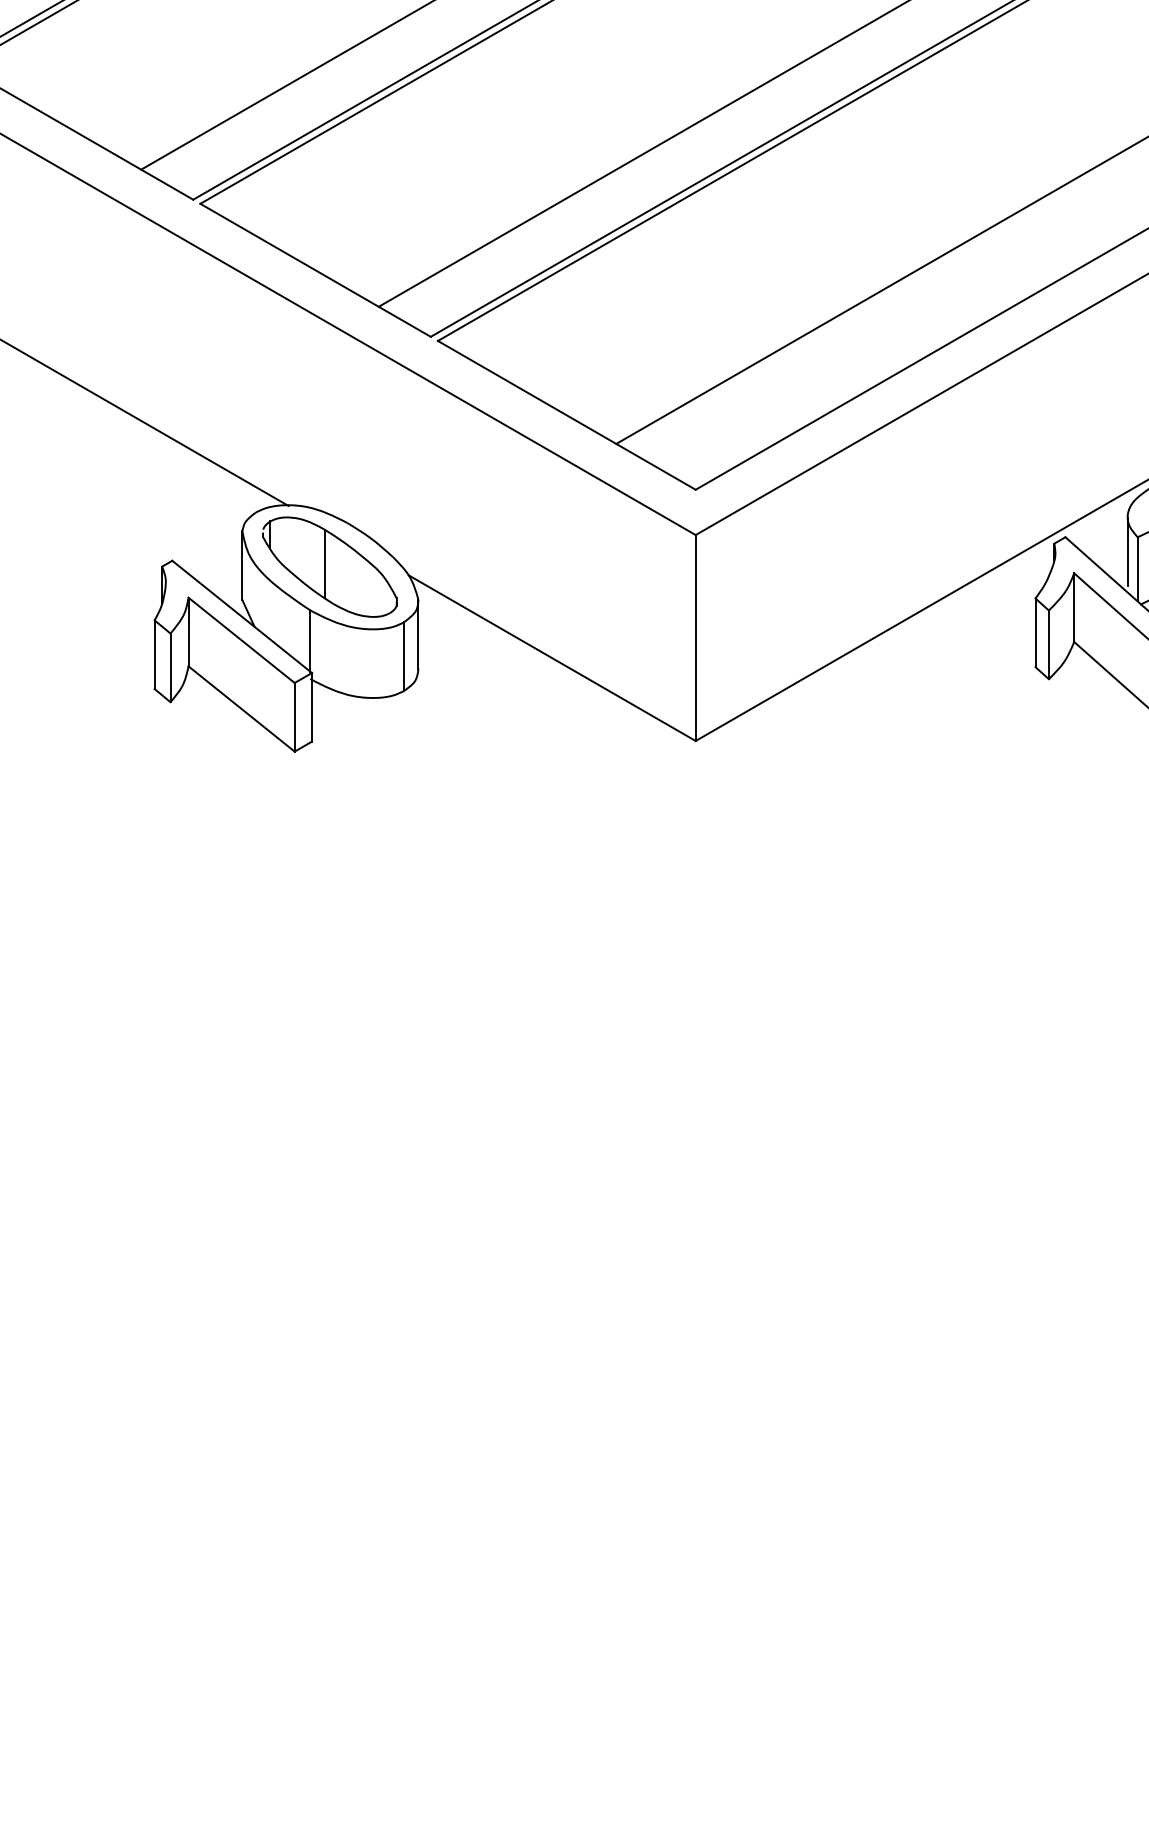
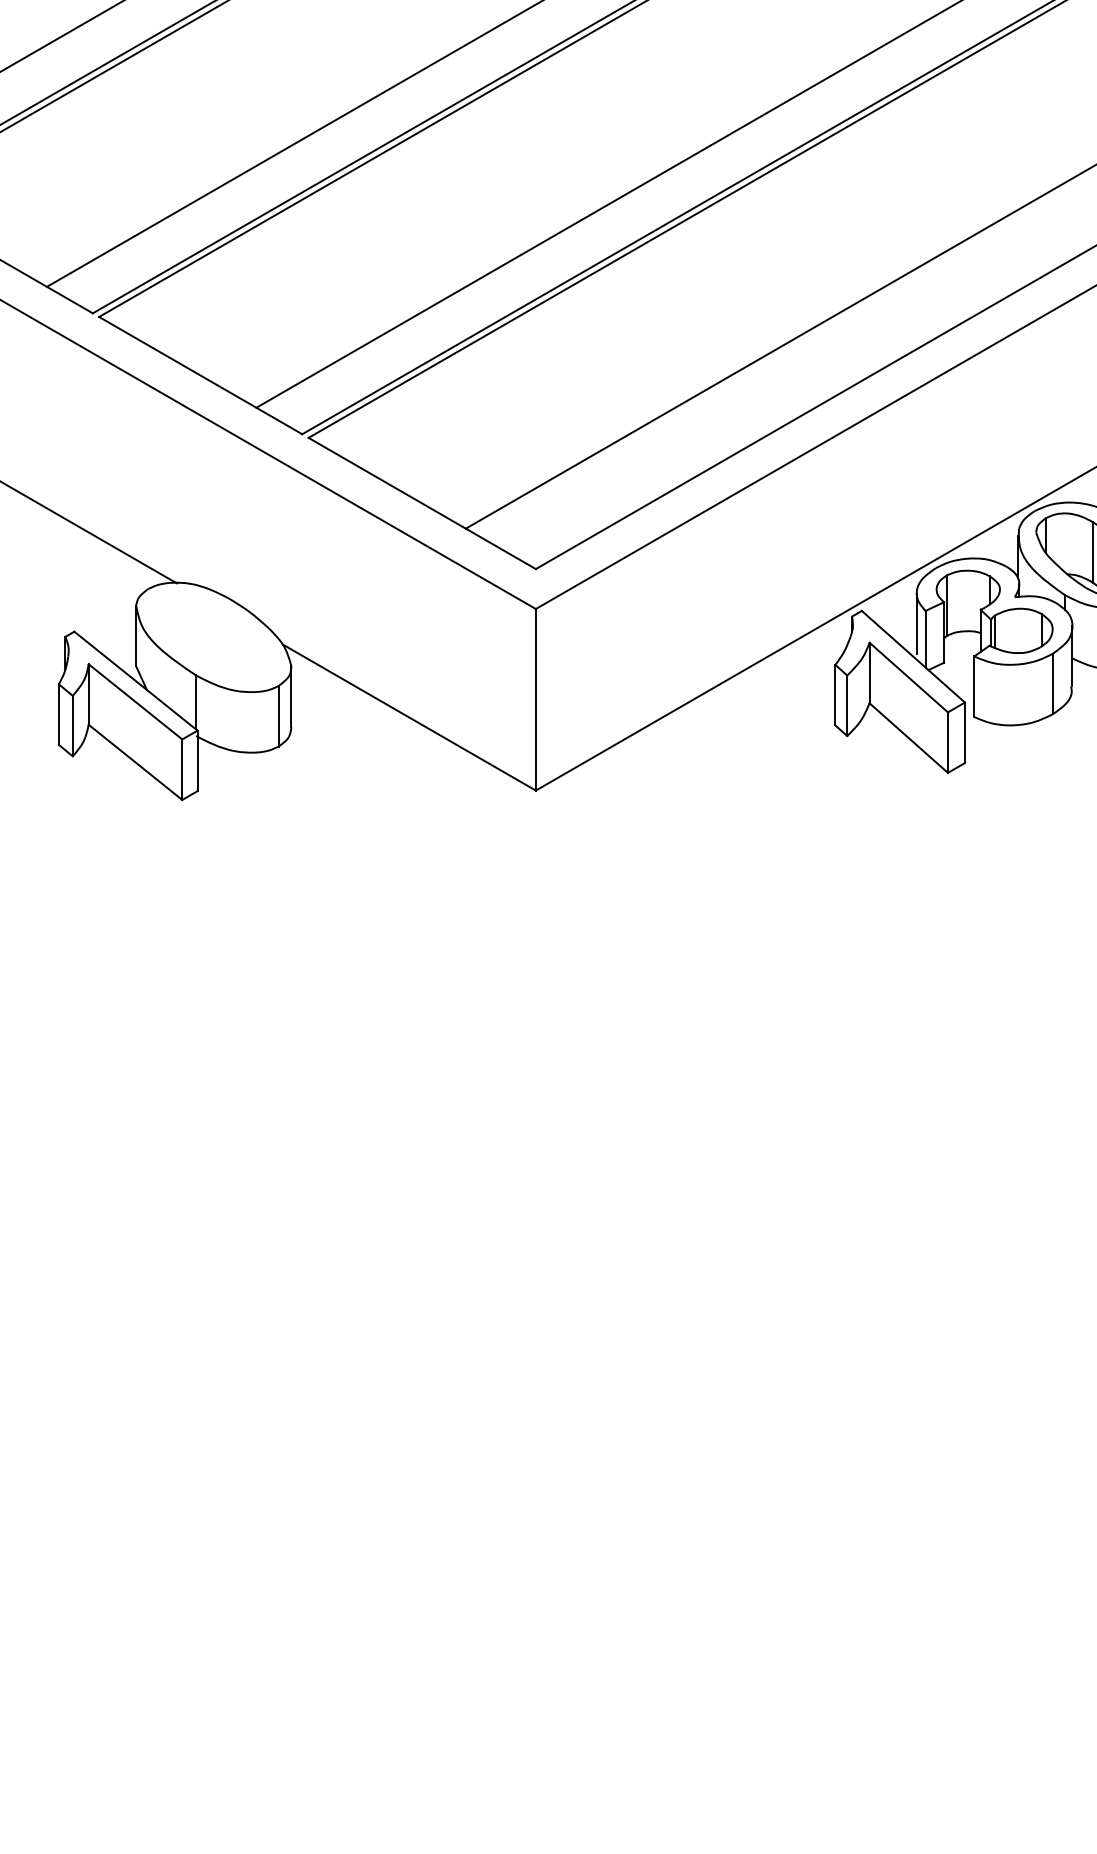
part: (330, 567) -> (213, 637), removed

